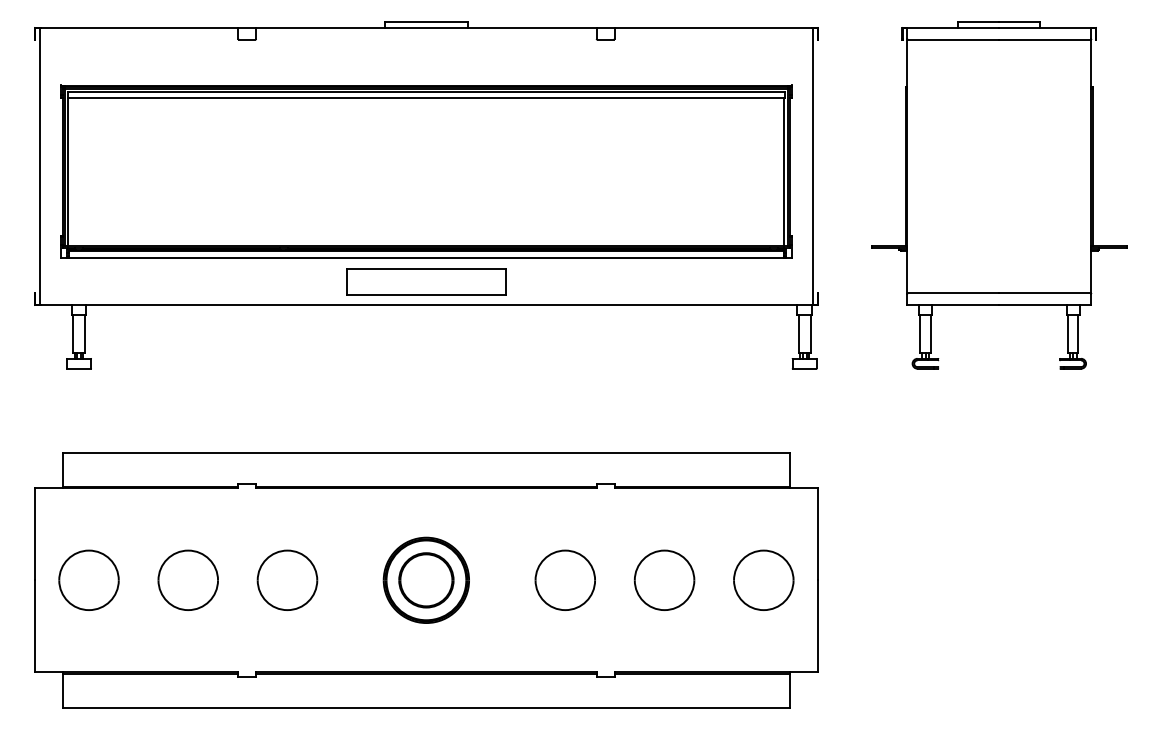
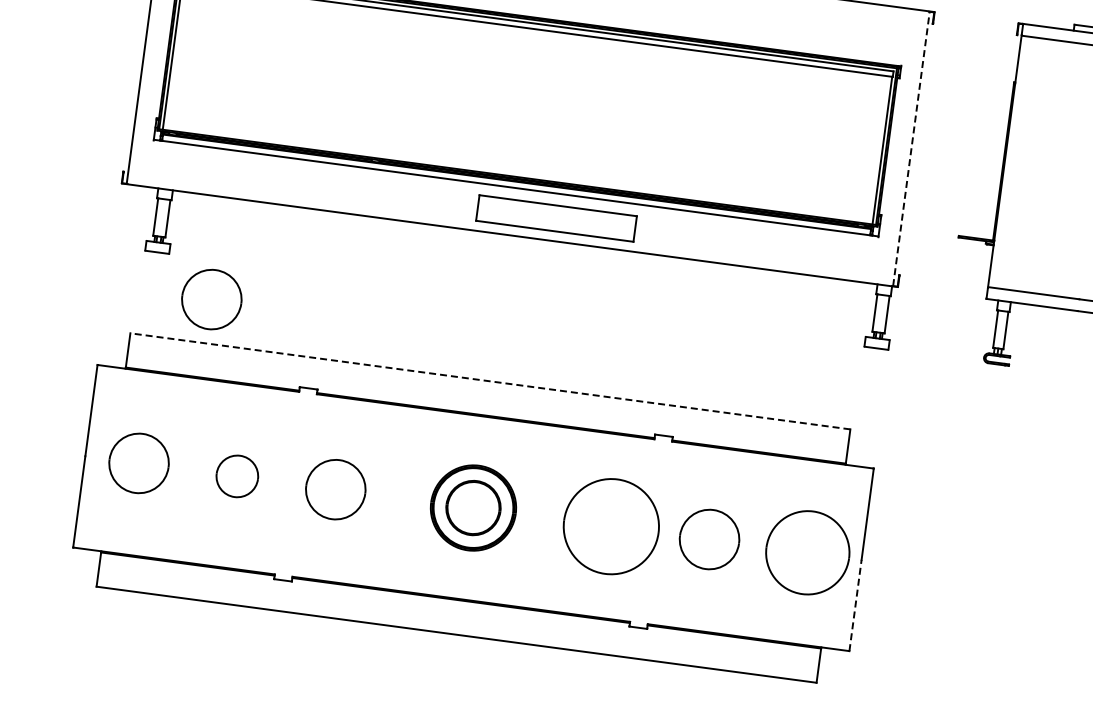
line: (813, 166) -> (911, 149), solid -> dashed
part: (426, 281) -> (556, 217), moved
part: (139, 407) -> (211, 298), added
line: (425, 452) -> (489, 381), solid -> dashed
part: (187, 579) -> (236, 475), size x0.7
part: (564, 579) -> (610, 525), size x1.6
part: (763, 579) -> (807, 551), size x1.4
line: (817, 625) -> (855, 604), solid -> dashed

